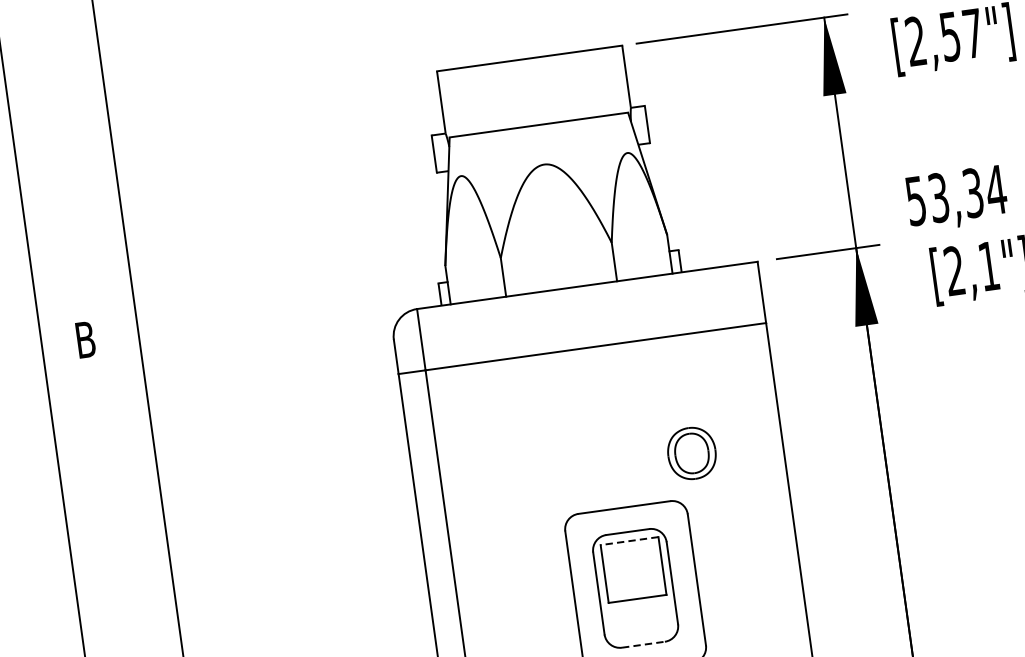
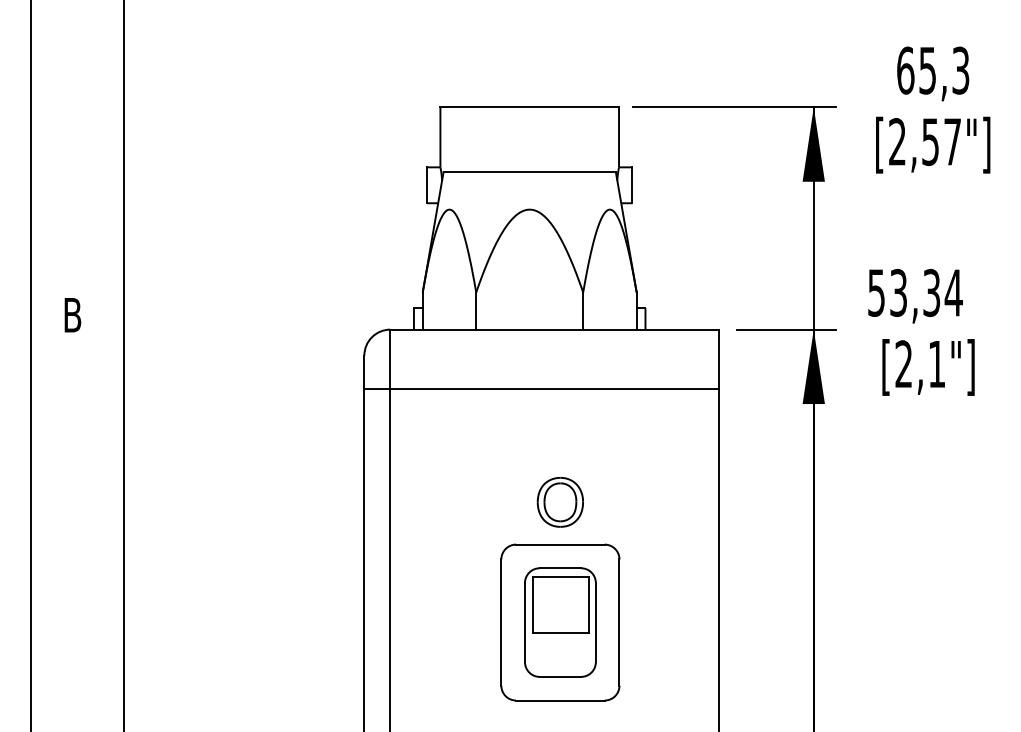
part: (691, 453) -> (559, 502), moved
line: (629, 541) -> (560, 577), dashed -> solid
line: (643, 644) -> (560, 676), dashed -> solid

